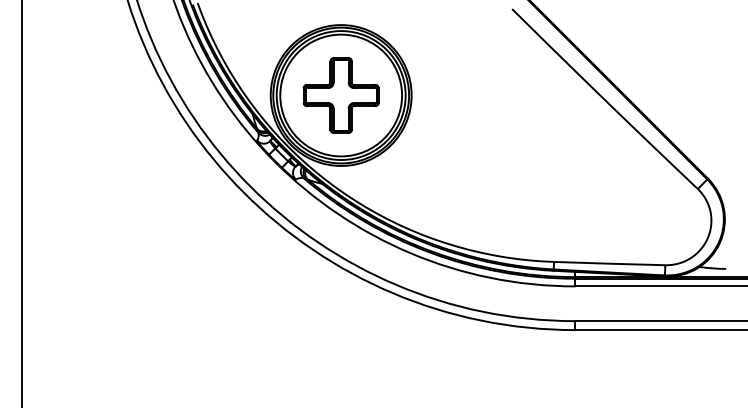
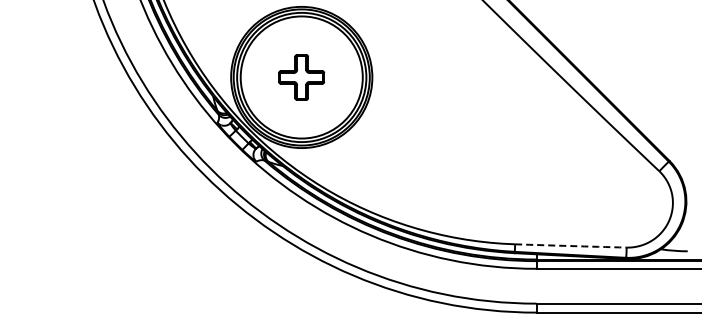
part: (340, 95) -> (301, 77), size x0.6
arc: (609, 263) -> (570, 245), solid -> dashed

